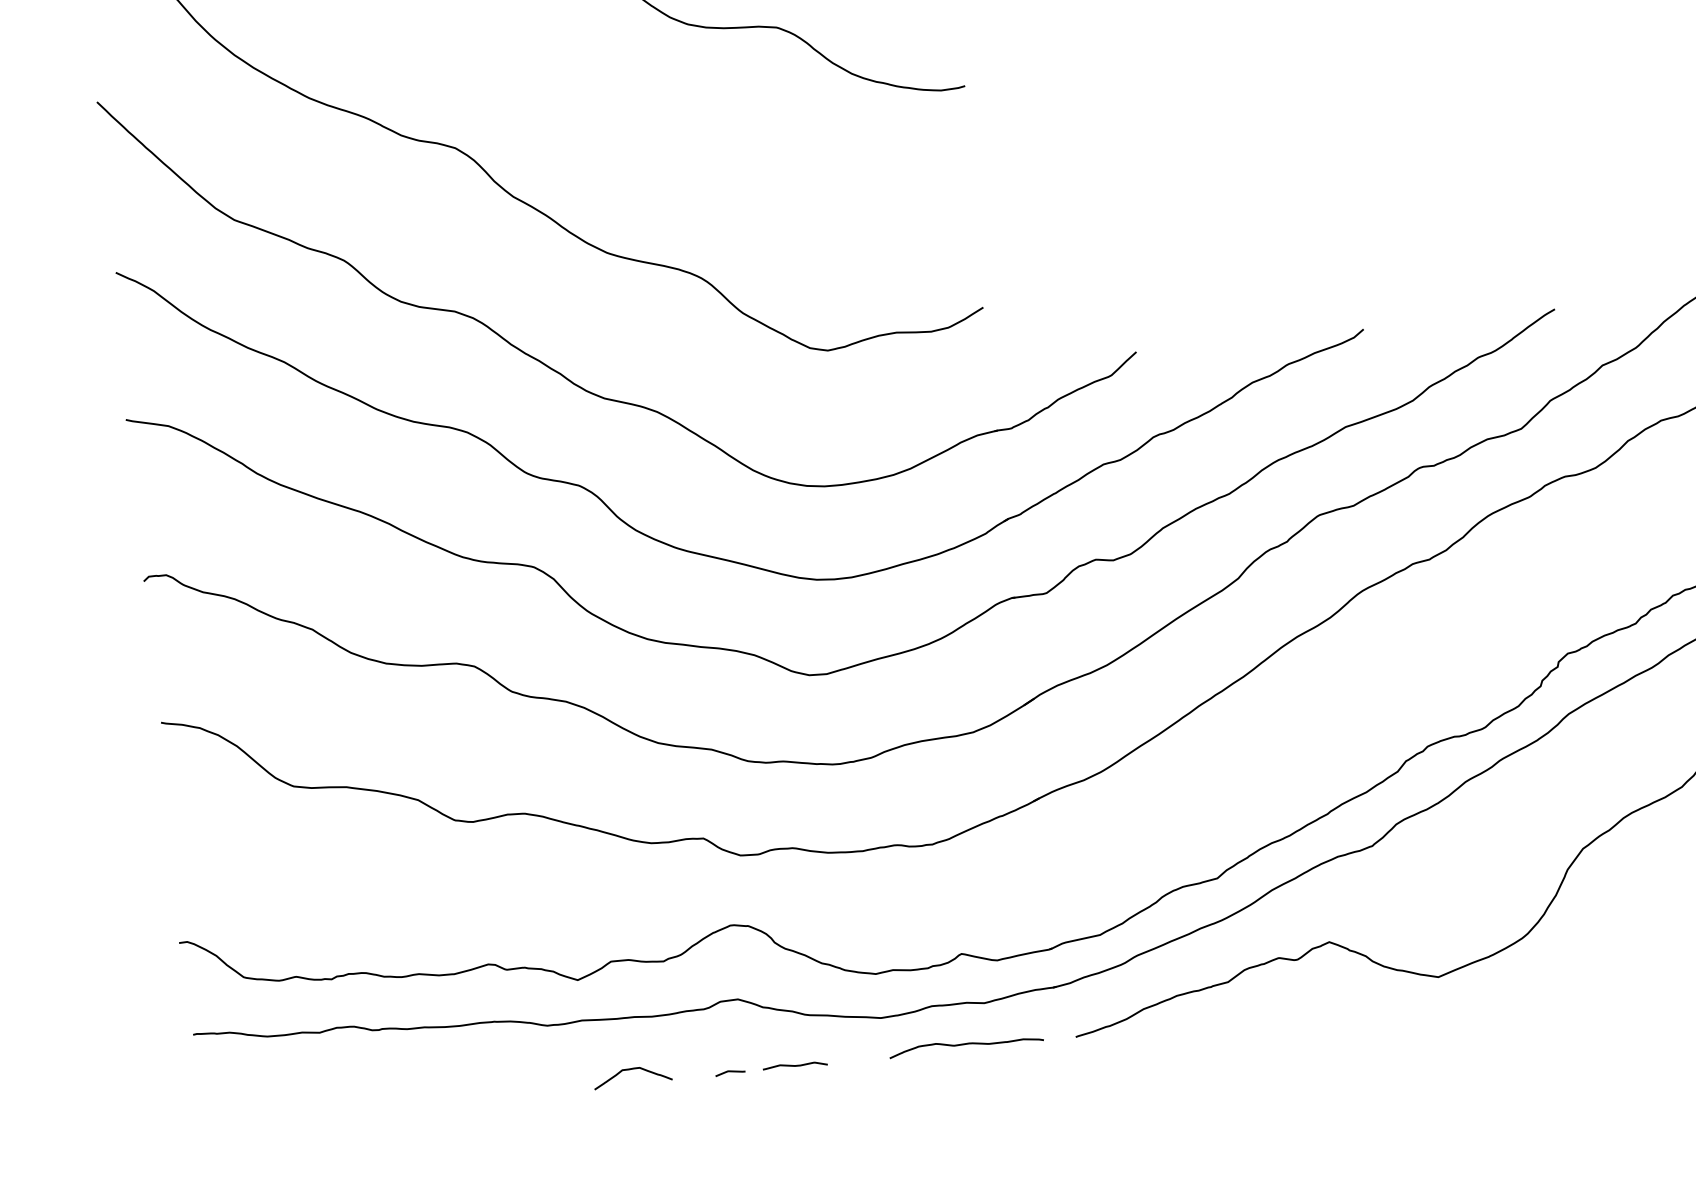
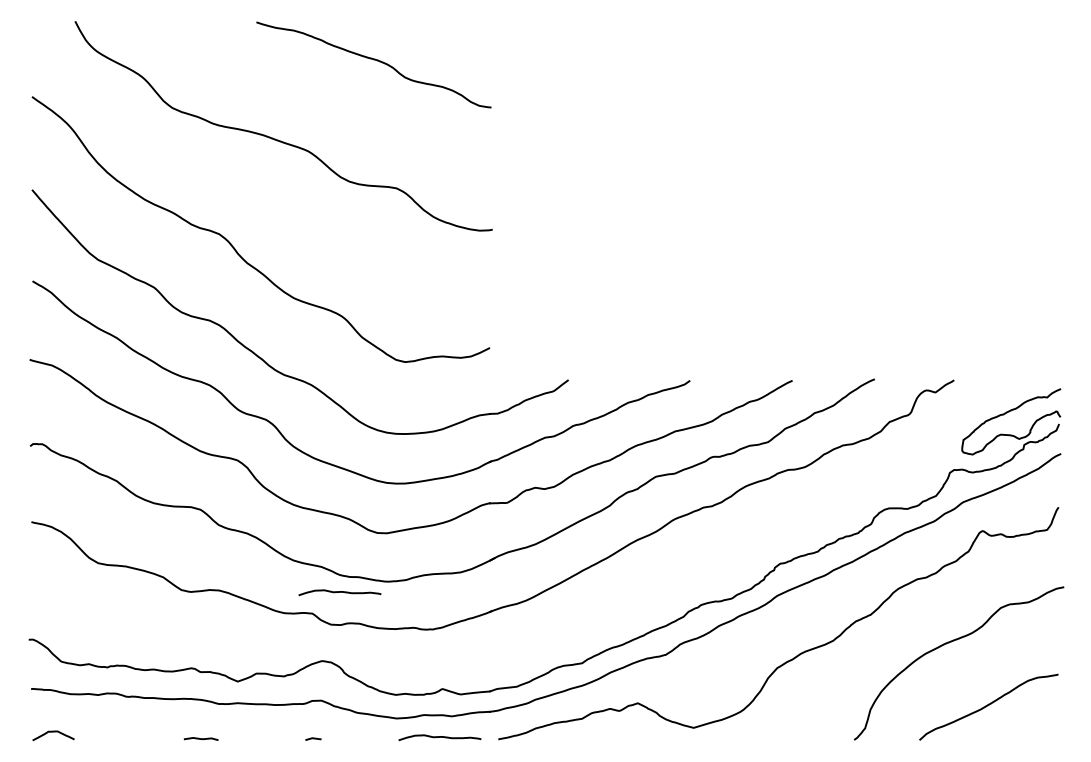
curve: (750, 793) -> (339, 592), added
curve: (793, 1064) -> (200, 738), moved
curve: (632, 1070) -> (53, 732), moved

